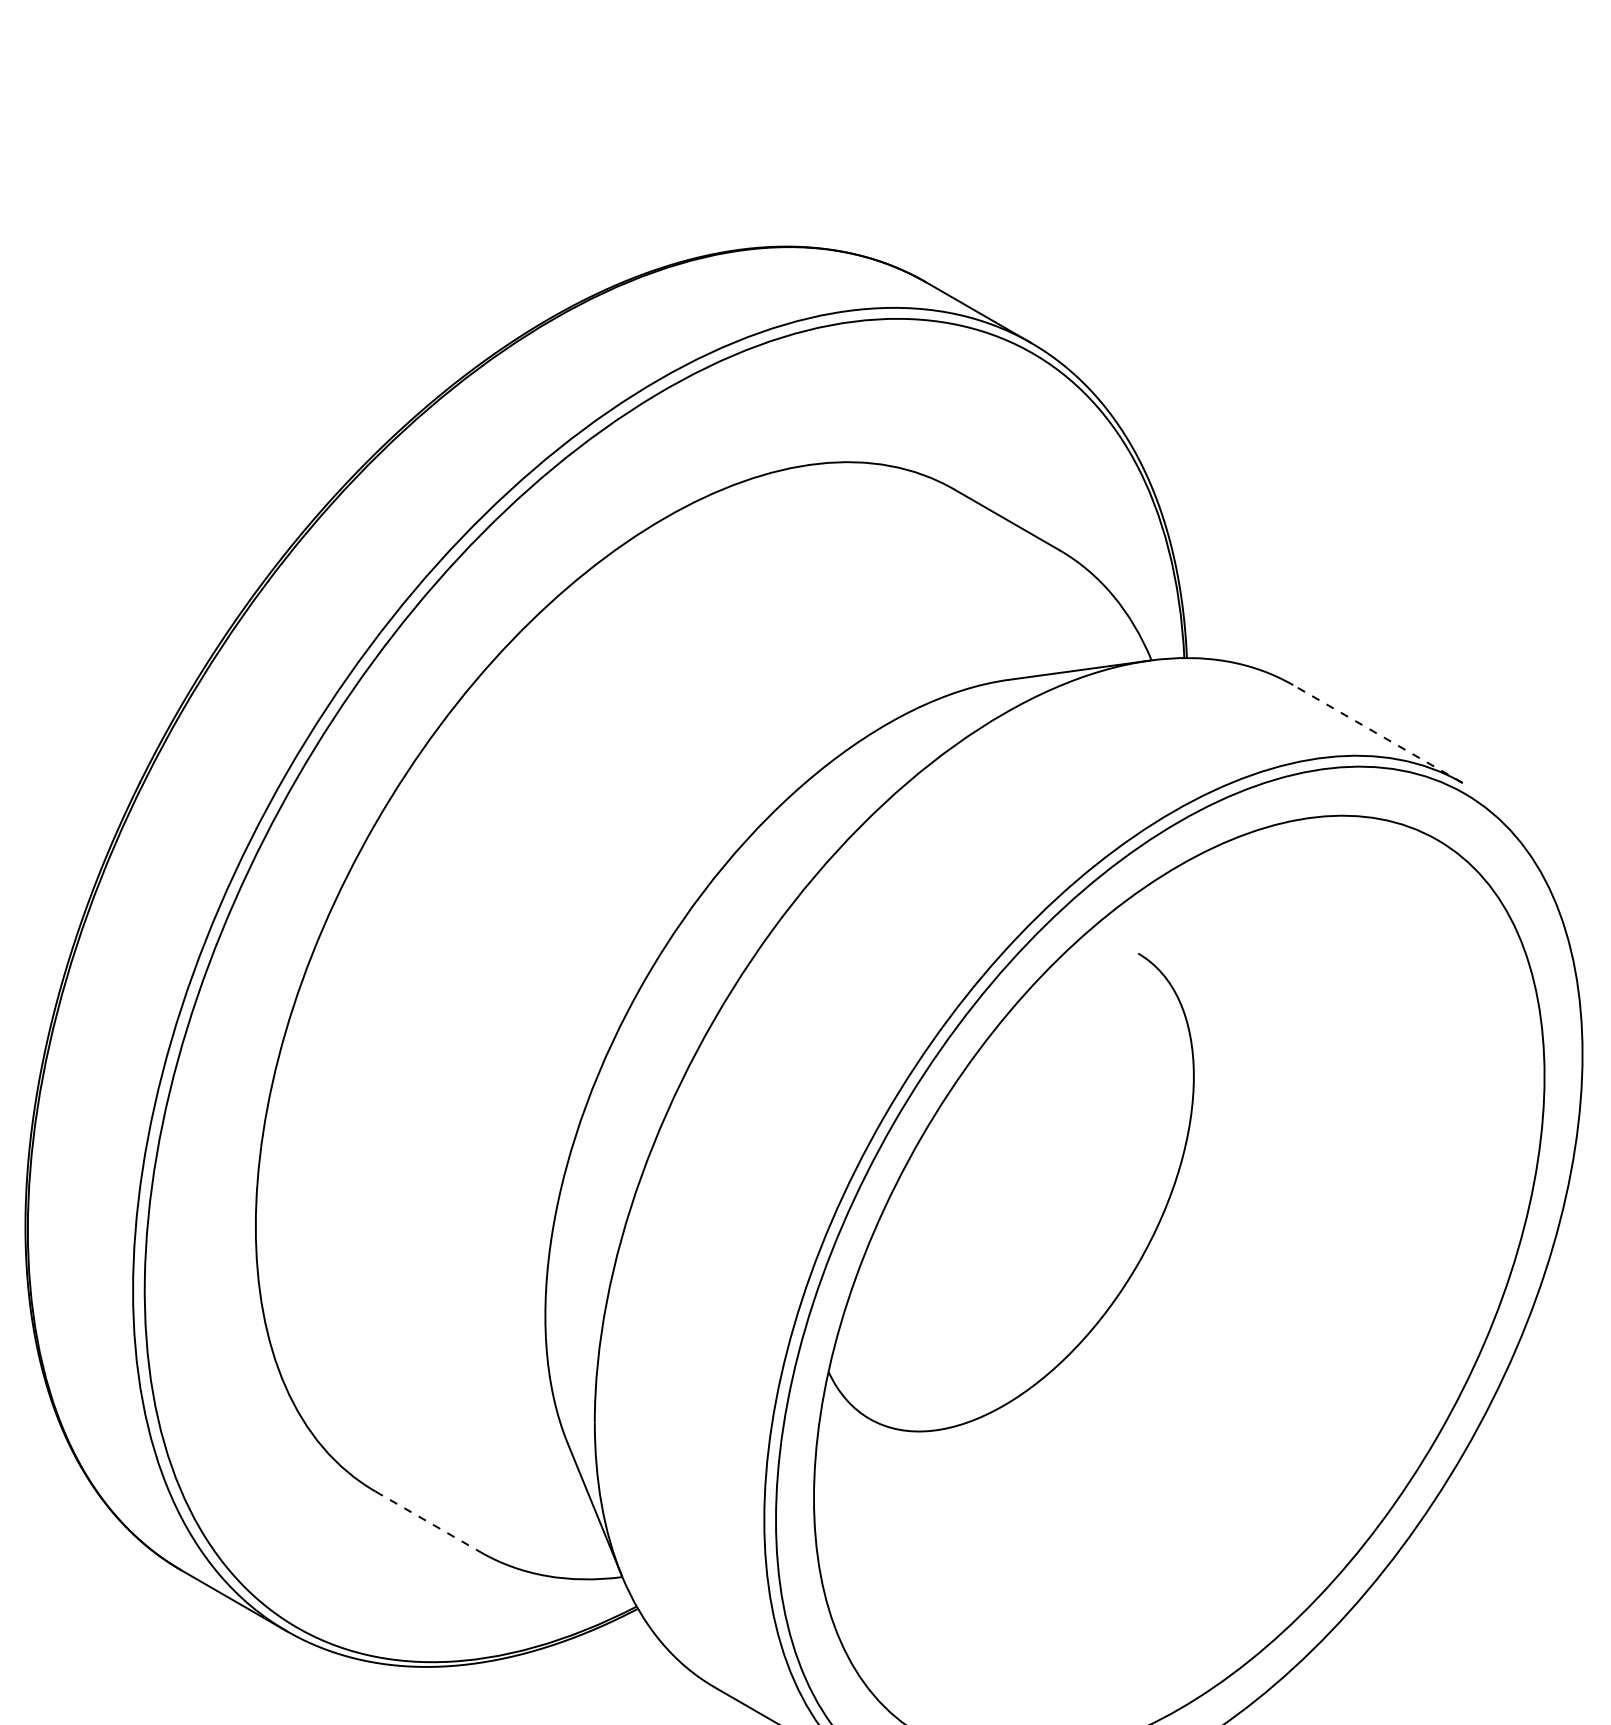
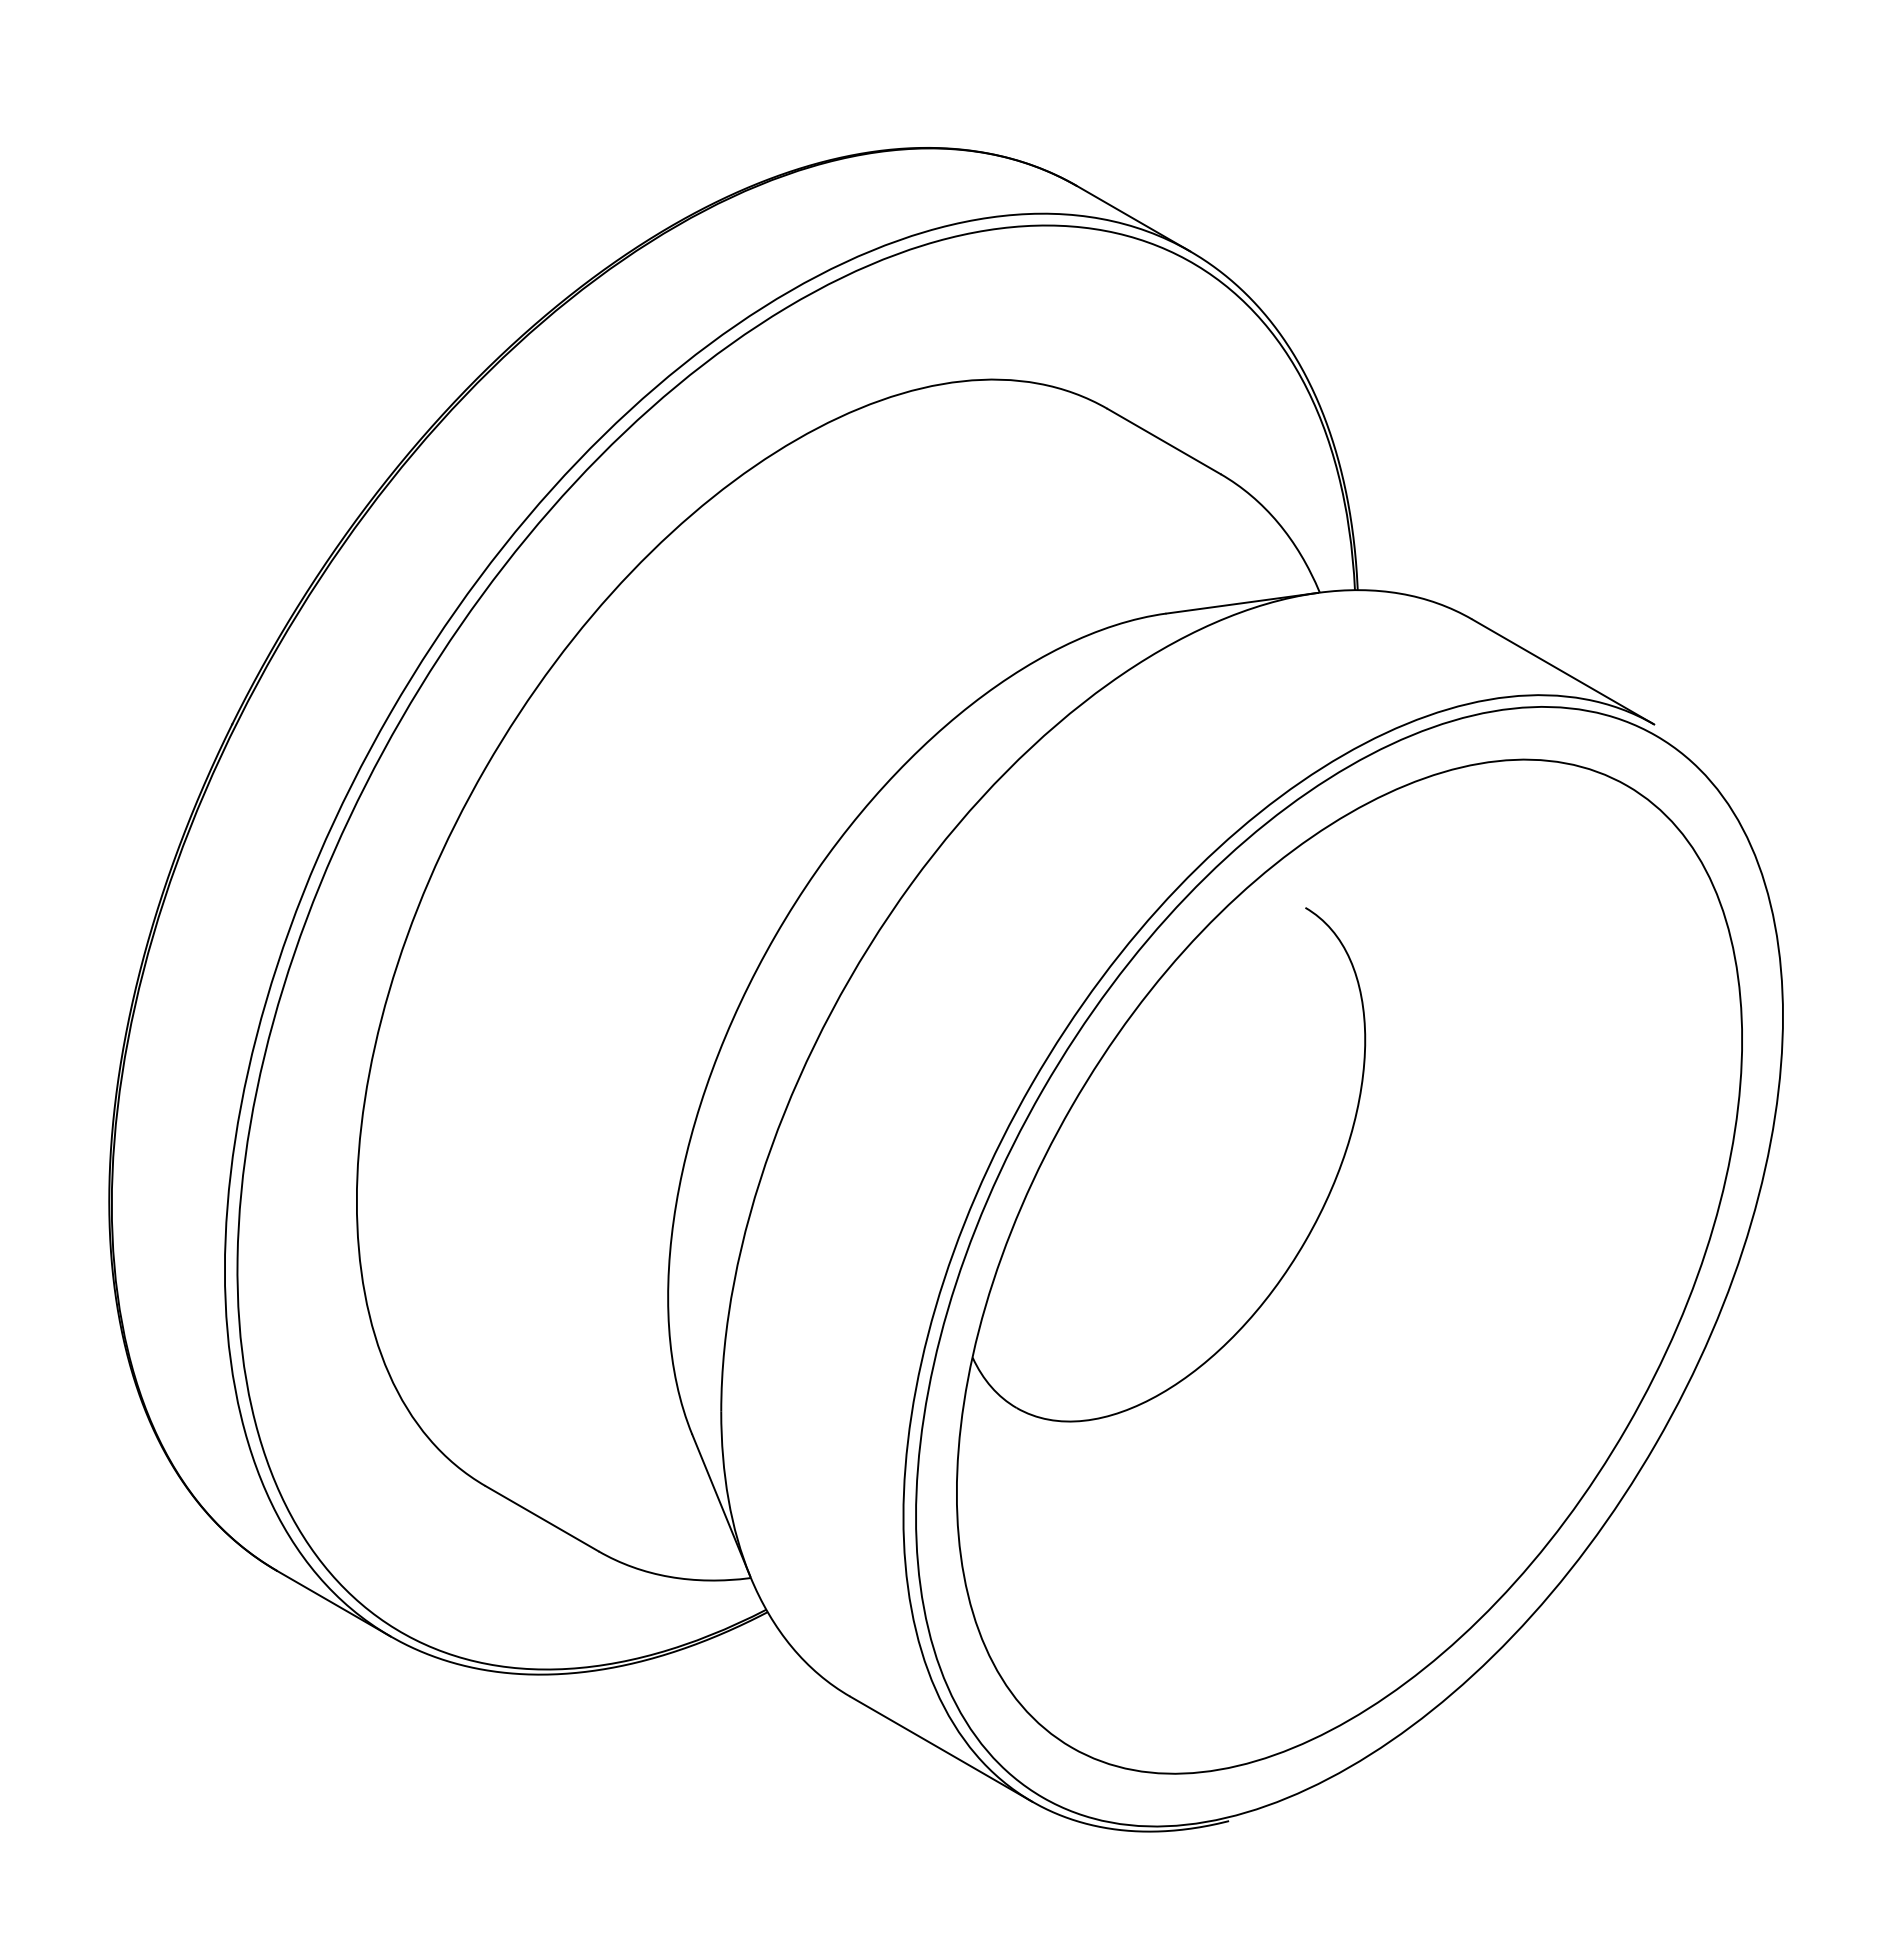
line: (1377, 733) -> (1562, 671), dashed -> solid
line: (428, 1522) -> (542, 1519), dashed -> solid

